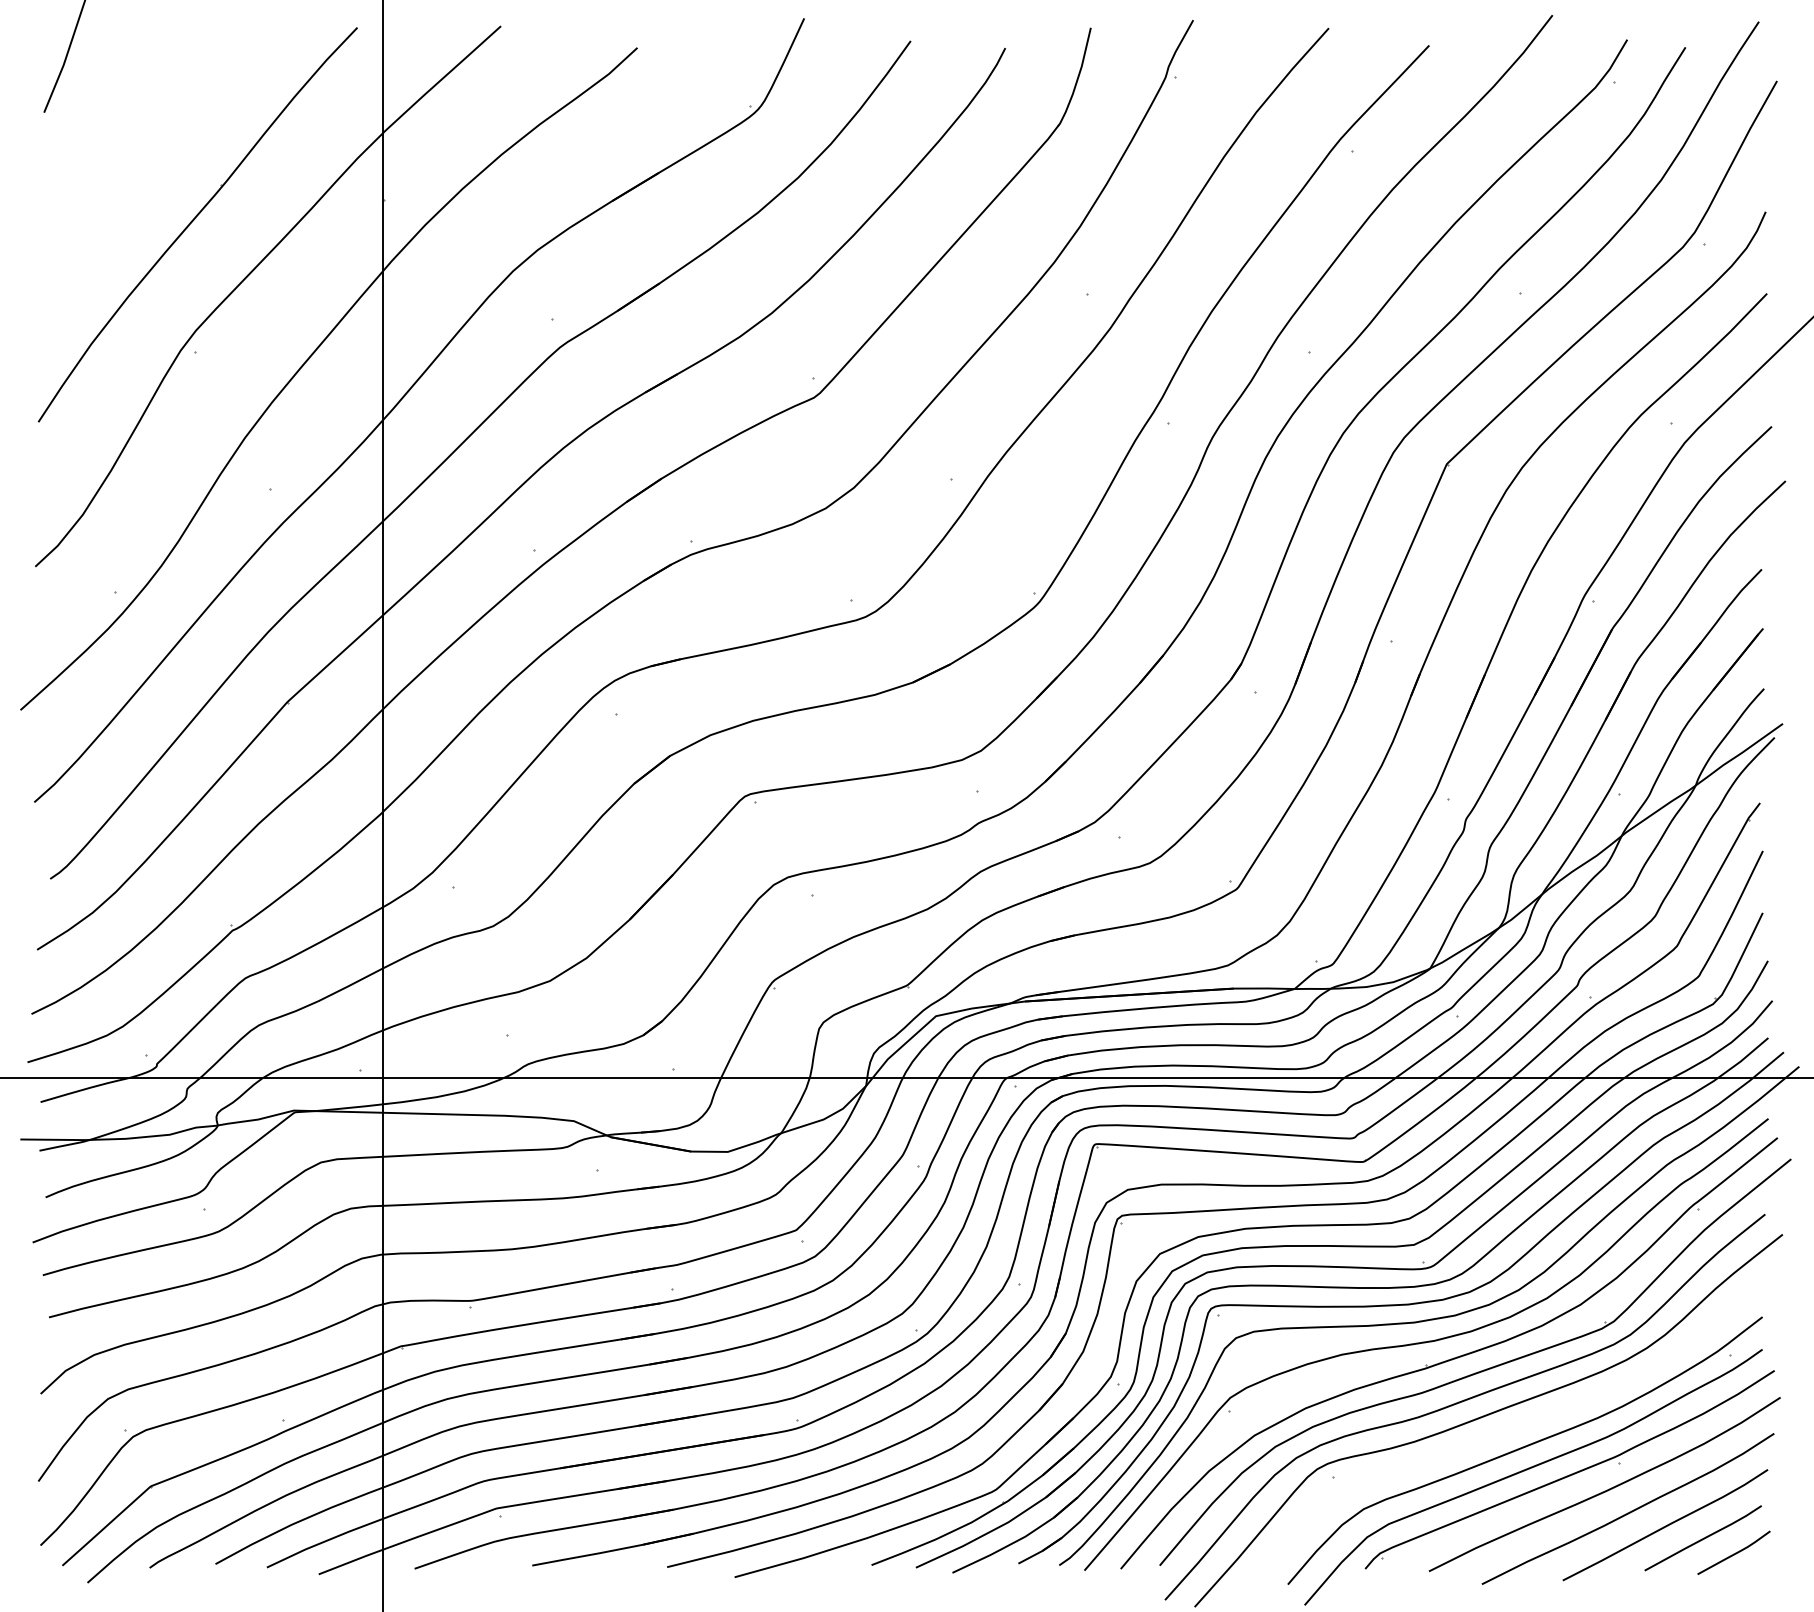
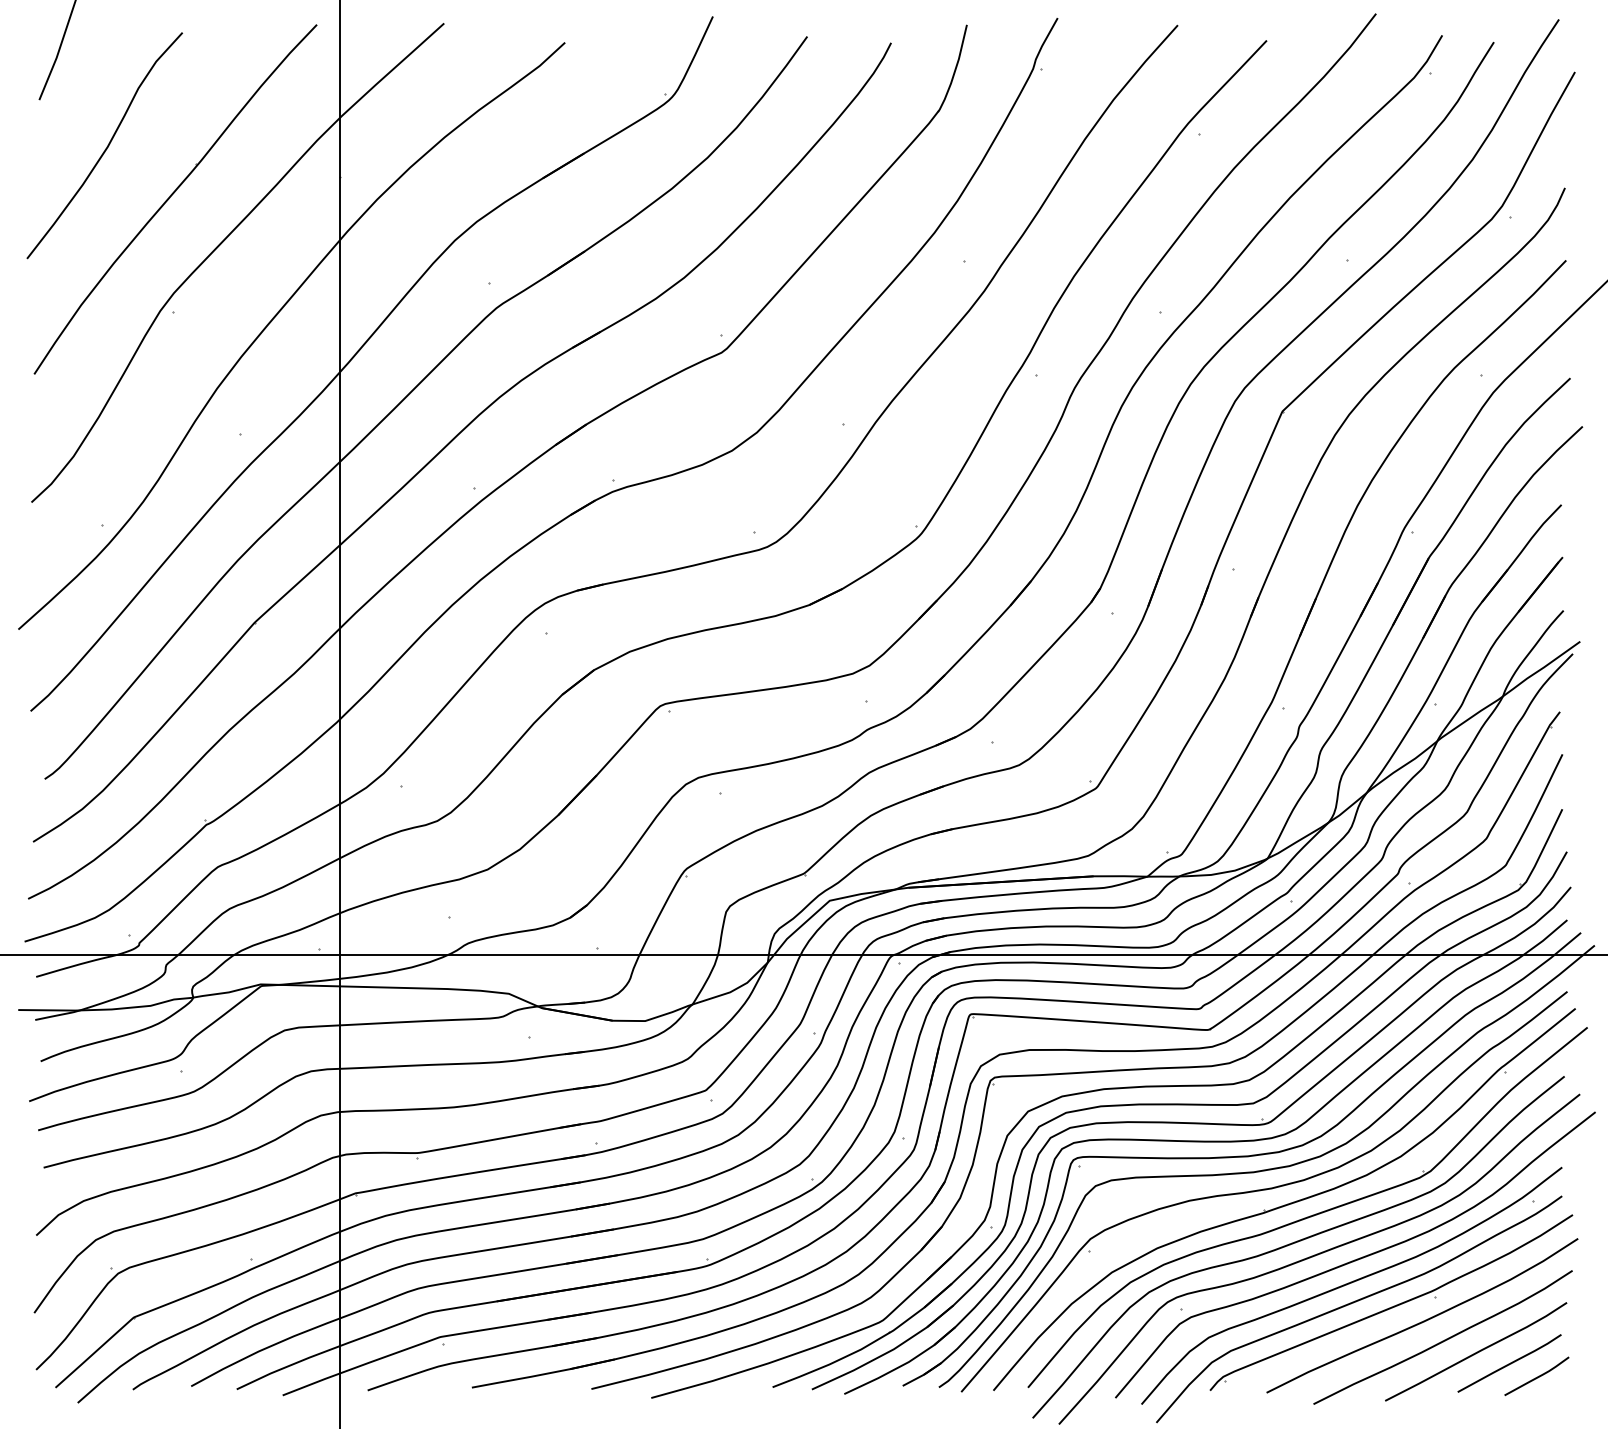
curve: (120, 164) -> (107, 146), added
curve: (1532, 1419) -> (1358, 1258), added

